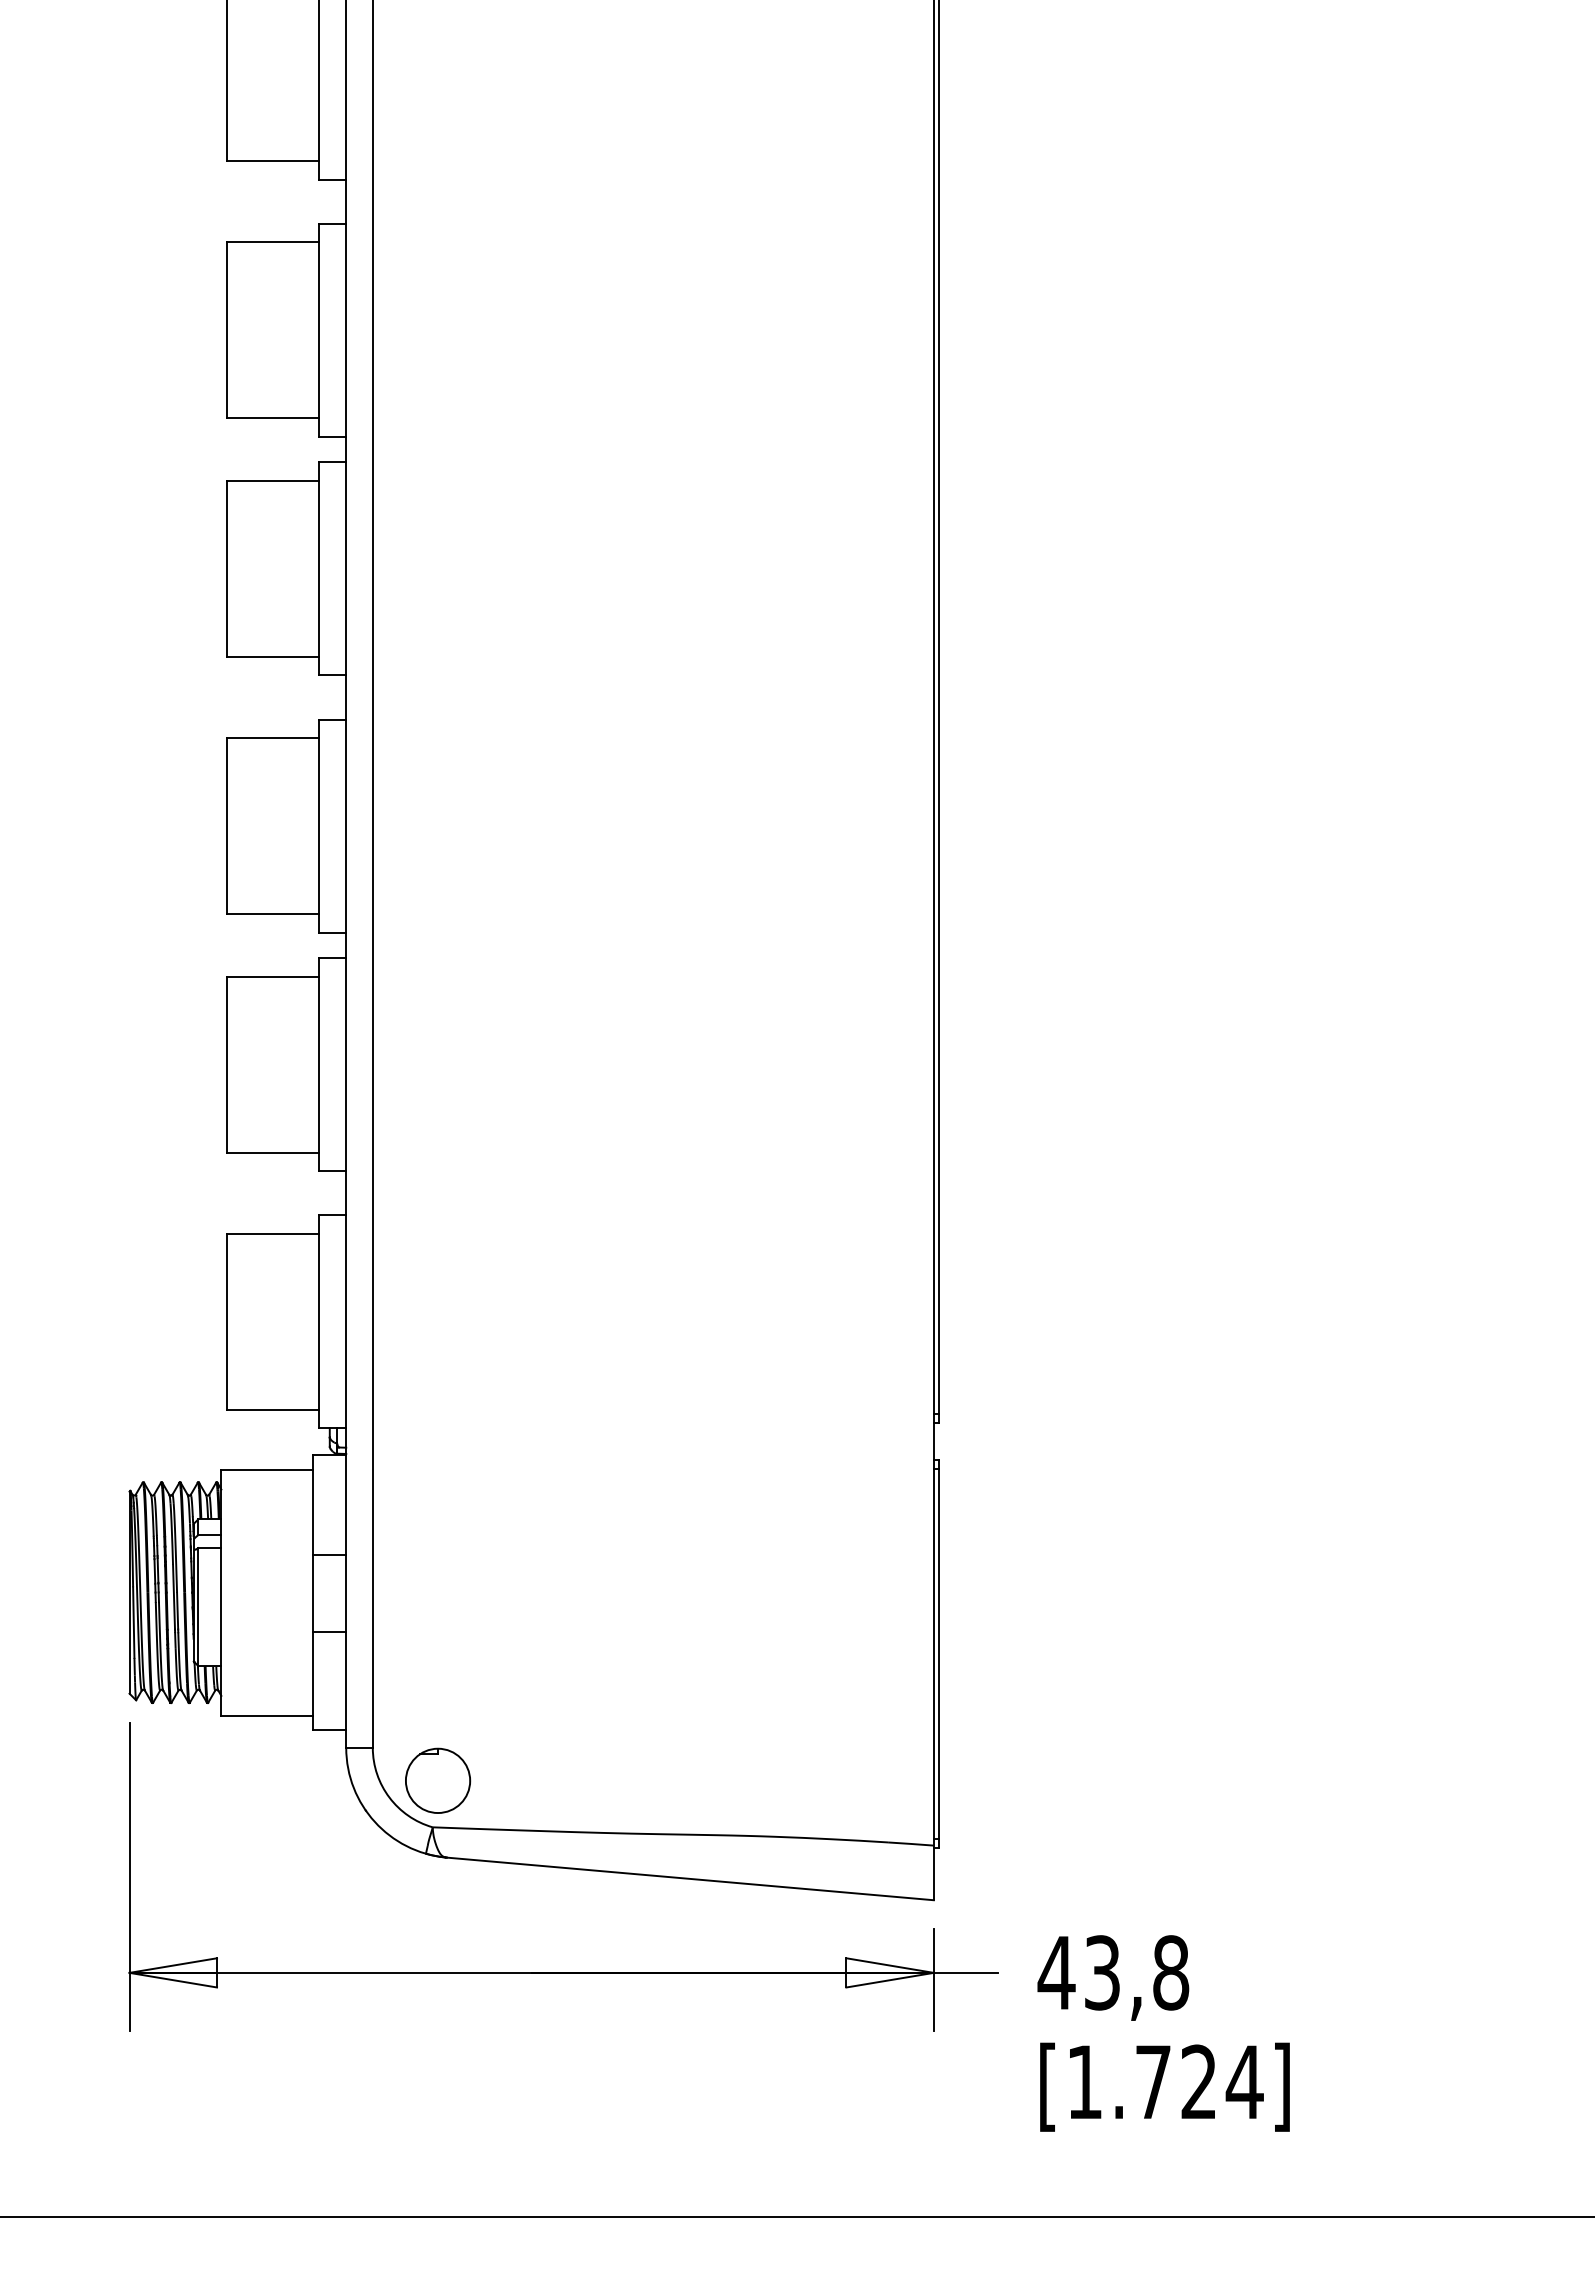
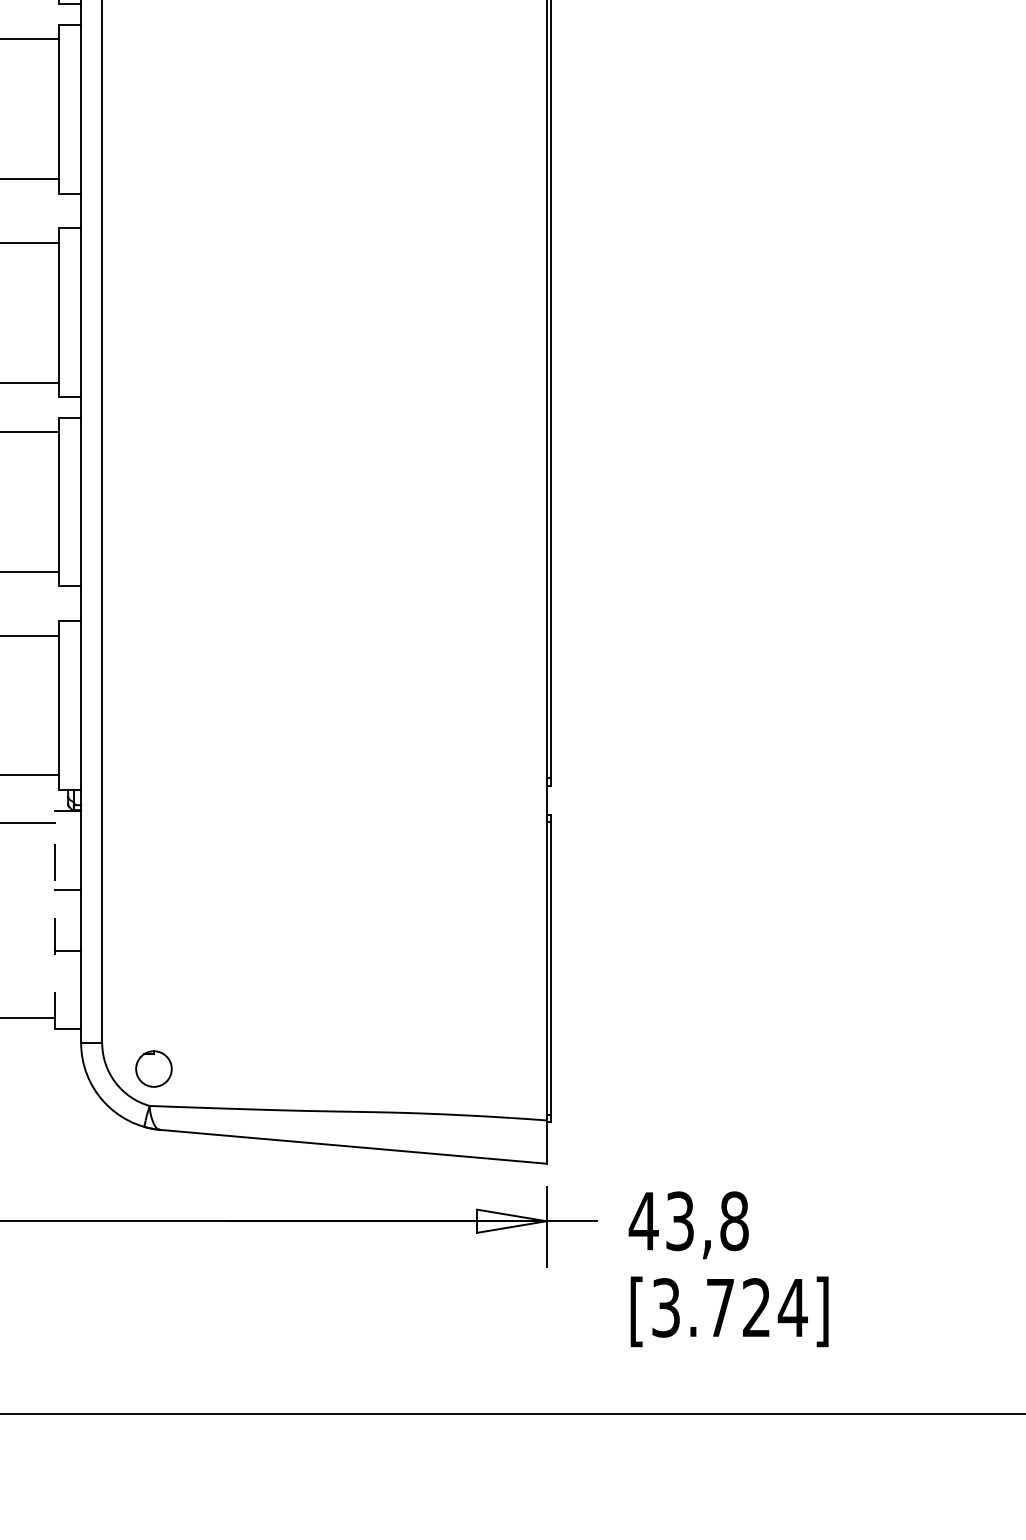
line: (313, 1592) -> (55, 919), solid -> dashed
part: (438, 1780) -> (154, 1068), size x0.7
text: (1084, 2081) -> (665, 1307), [1.724] -> [3.724]

